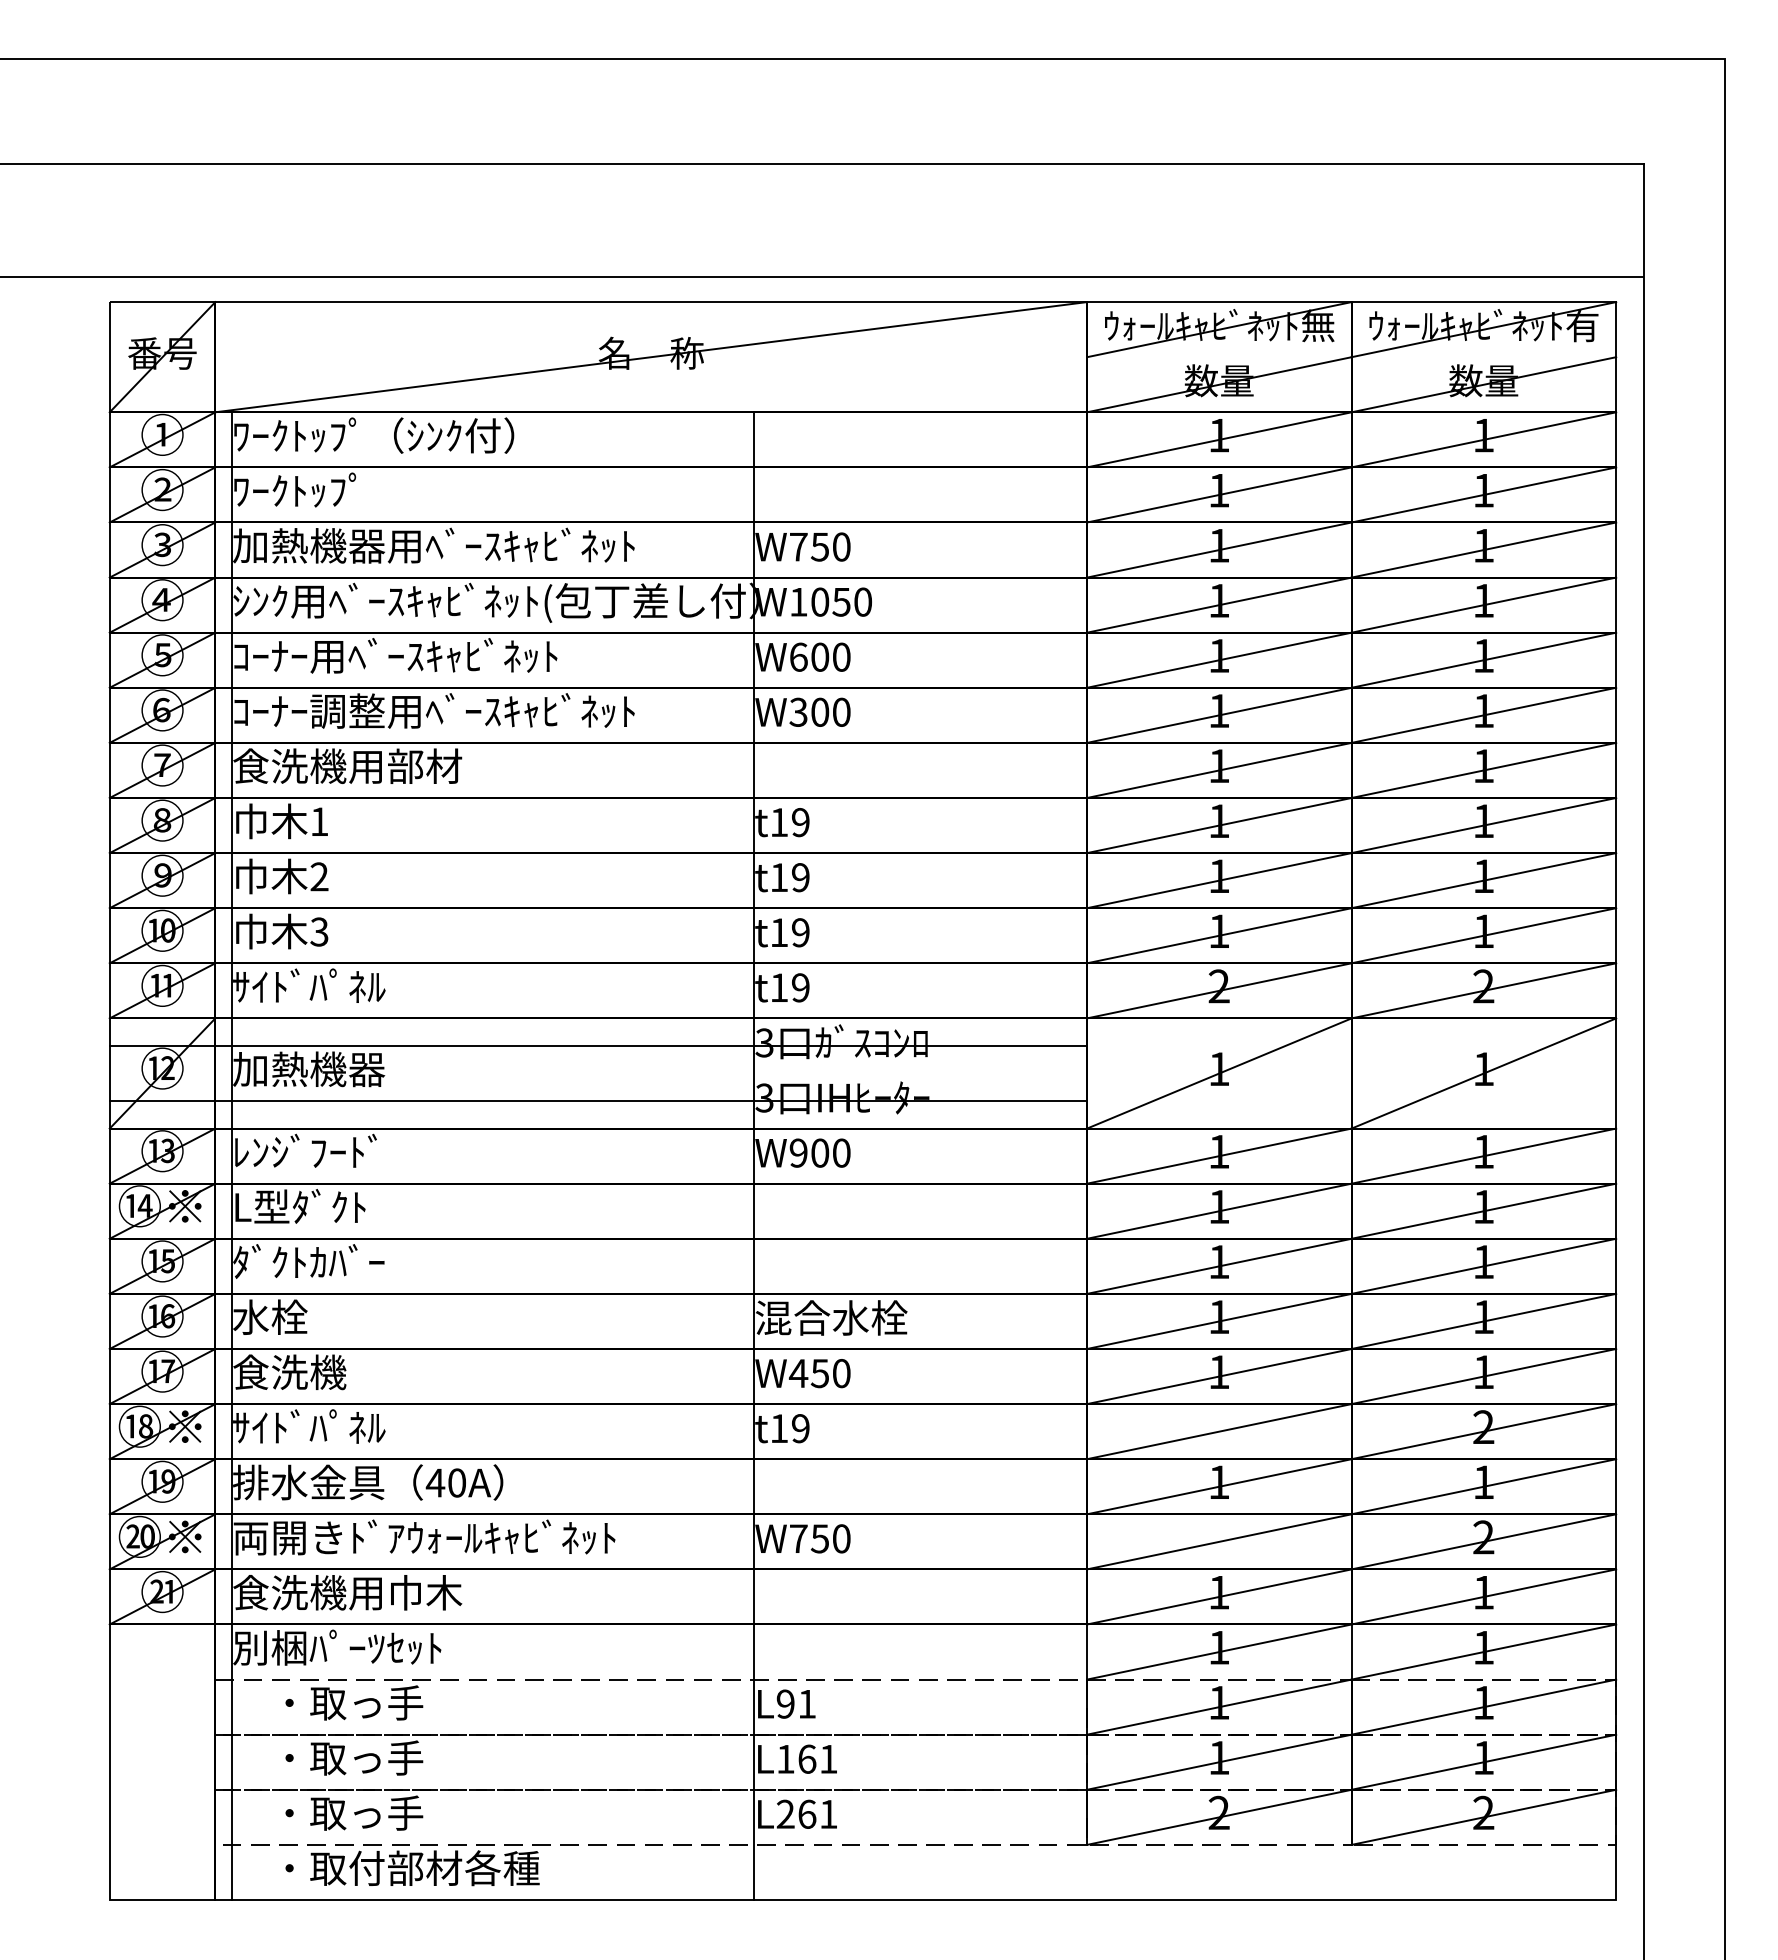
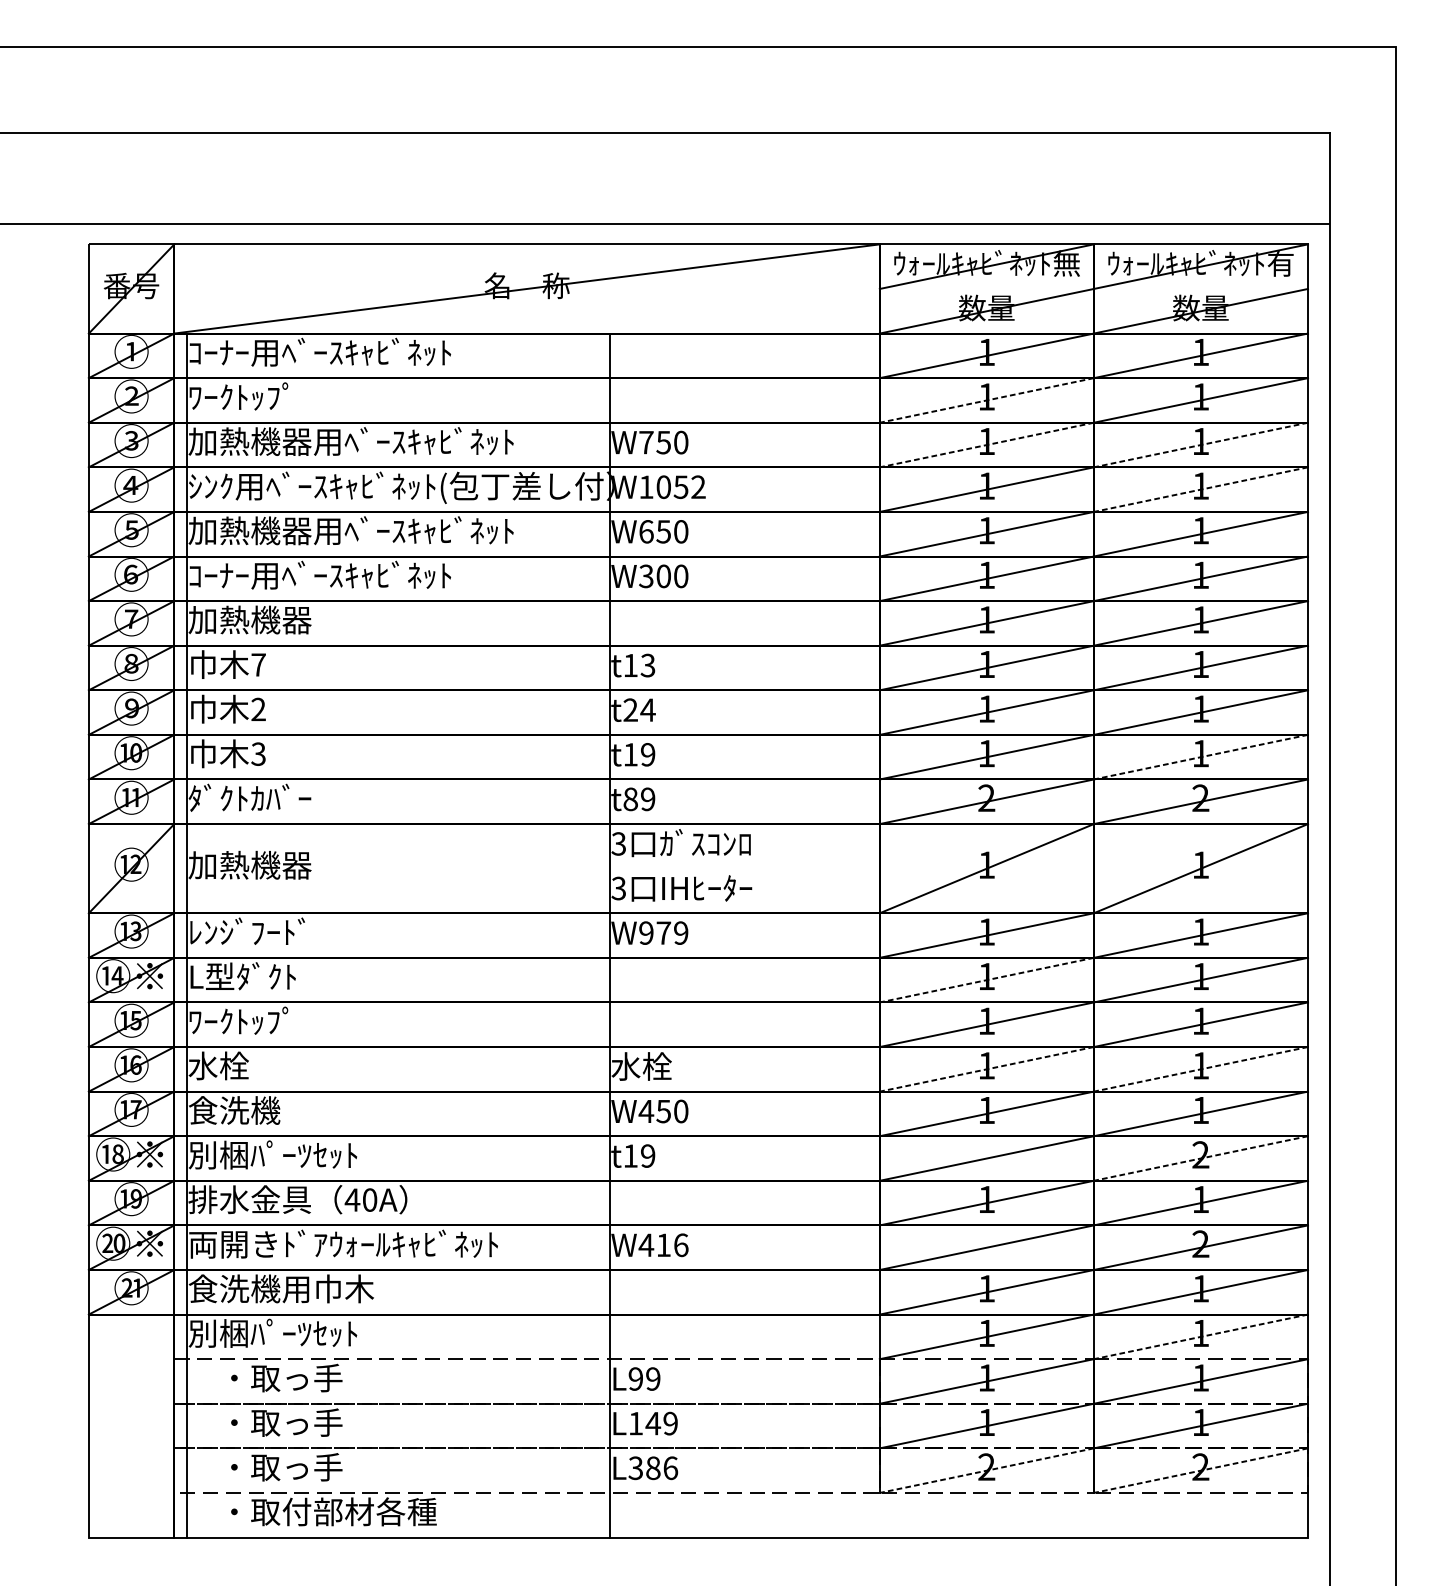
text: (395, 435) -> (320, 352), ﾜｰｸﾄｯﾌﾟ（ｼﾝｸ付） -> ｺｰﾅｰ用ﾍﾞｰｽｷｬﾋﾞﾈｯﾄ
line: (1218, 495) -> (986, 400), solid -> dashed
line: (1218, 550) -> (986, 445), solid -> dashed
line: (1483, 550) -> (1200, 445), solid -> dashed
text: (862, 601) -> (698, 486), W1050 -> W1052
line: (1483, 605) -> (1200, 489), solid -> dashed
text: (433, 655) -> (350, 530), ｺｰﾅｰ用ﾍﾞｰｽｷｬﾋﾞﾈｯﾄ -> 加熱機器用ﾍﾞｰｽｷｬﾋﾞﾈｯﾄ
text: (819, 656) -> (663, 531), W600 -> W650
text: (472, 710) -> (382, 574), ｺｰﾅｰ調整用ﾍﾞｰｽｷｬﾋﾞﾈｯﾄ -> ｺｰﾅｰ用ﾍﾞｰｽｷｬﾋﾞﾈｯﾄ
text: (347, 766) -> (281, 620), 食洗機用部材 -> 加熱機器
text: (319, 821) -> (258, 664), 1 -> 7
text: (800, 822) -> (647, 665), t19 -> t13
text: (790, 877) -> (639, 710), t19 -> t24
line: (1483, 935) -> (1200, 756), solid -> dashed
text: (309, 985) -> (250, 797), ｻｲﾄﾞﾊﾟﾈﾙ -> ﾀﾞｸﾄｶﾊﾞｰ
text: (779, 987) -> (630, 799), t19 -> t89
line: (598, 1045) -> (484, 846), removed
line: (598, 1101) -> (484, 891), removed
text: (830, 1152) -> (672, 932), W900 -> W979
line: (1218, 1211) -> (986, 980), solid -> dashed
text: (308, 1261) -> (249, 1020), ﾀﾞｸﾄｶﾊﾞｰ -> ﾜｰｸﾄｯﾌﾟ
text: (831, 1317) -> (672, 1066), 混合水栓 -> 水栓
line: (1218, 1321) -> (986, 1069), solid -> dashed
line: (1483, 1321) -> (1200, 1069), solid -> dashed
text: (337, 1427) -> (273, 1155), ｻｲﾄﾞﾊﾟﾈﾙ -> 別梱ﾊﾟｰﾂｾｯﾄ
line: (1483, 1431) -> (1200, 1158), solid -> dashed
text: (819, 1538) -> (663, 1244), W750 -> W416
line: (1483, 1652) -> (1200, 1337), solid -> dashed
text: (806, 1703) -> (652, 1378), L91 -> L99
text: (817, 1758) -> (661, 1423), L161 -> L149
text: (806, 1813) -> (652, 1467), L261 -> L386
line: (1218, 1817) -> (986, 1470), solid -> dashed
line: (1483, 1817) -> (1200, 1470), solid -> dashed

